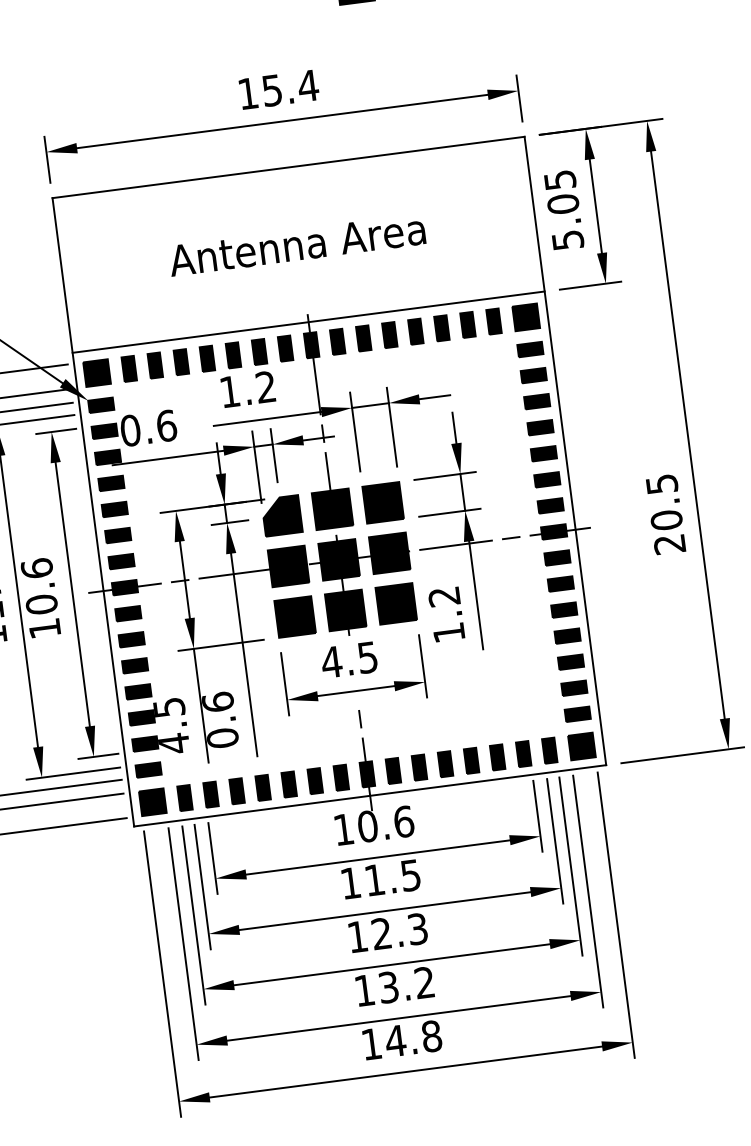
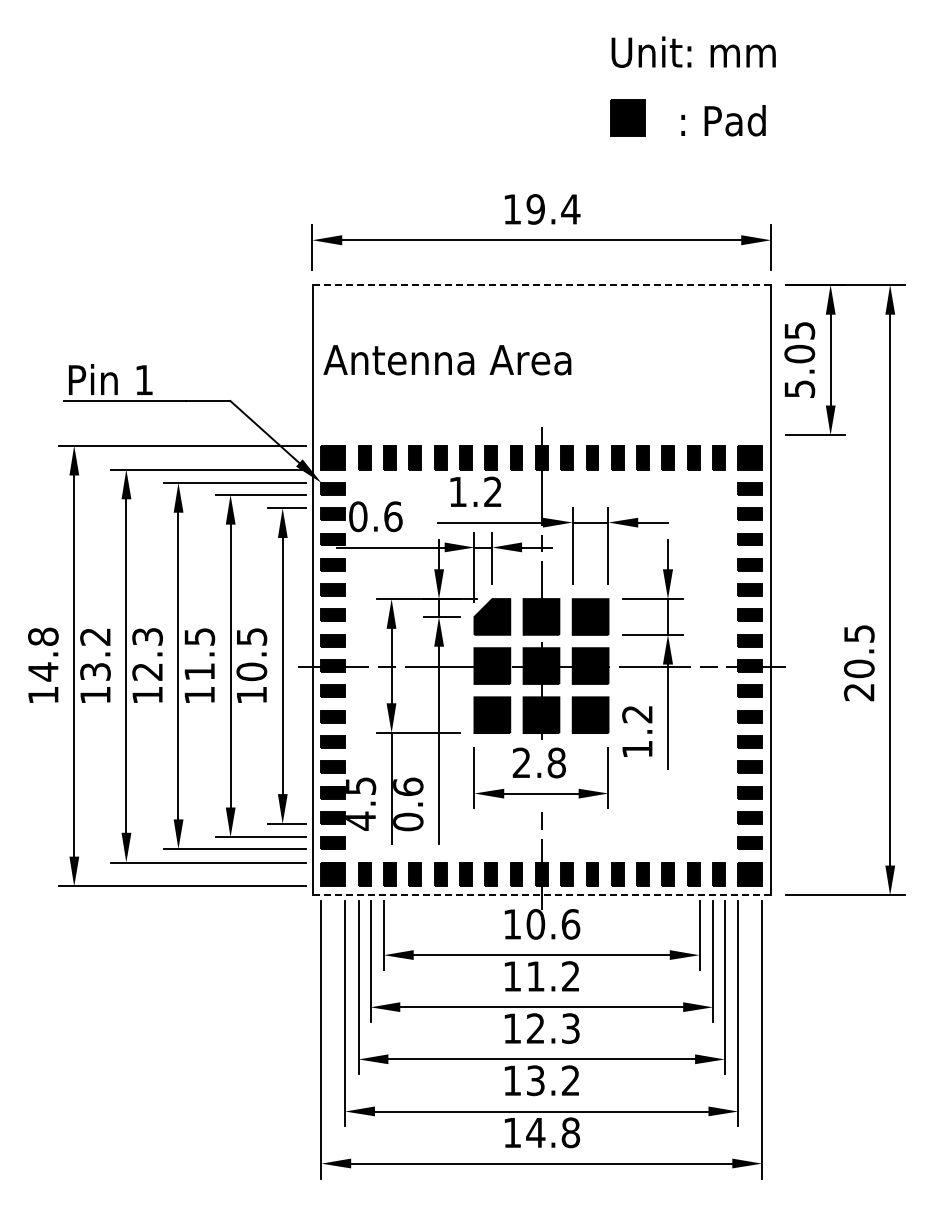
text: (271, 90) -> (535, 209), 15.4 -> 19.4
line: (289, 166) -> (542, 284), solid -> dashed
text: (297, 245) -> (447, 360), moved
line: (308, 322) -> (541, 435), removed
text: (36, 568) -> (251, 636), 10.6 -> 10.5
text: (348, 659) -> (538, 762), 4.5 -> 2.8
line: (370, 795) -> (542, 895), solid -> dashed
text: (410, 875) -> (570, 976), 11.5 -> 11.2

